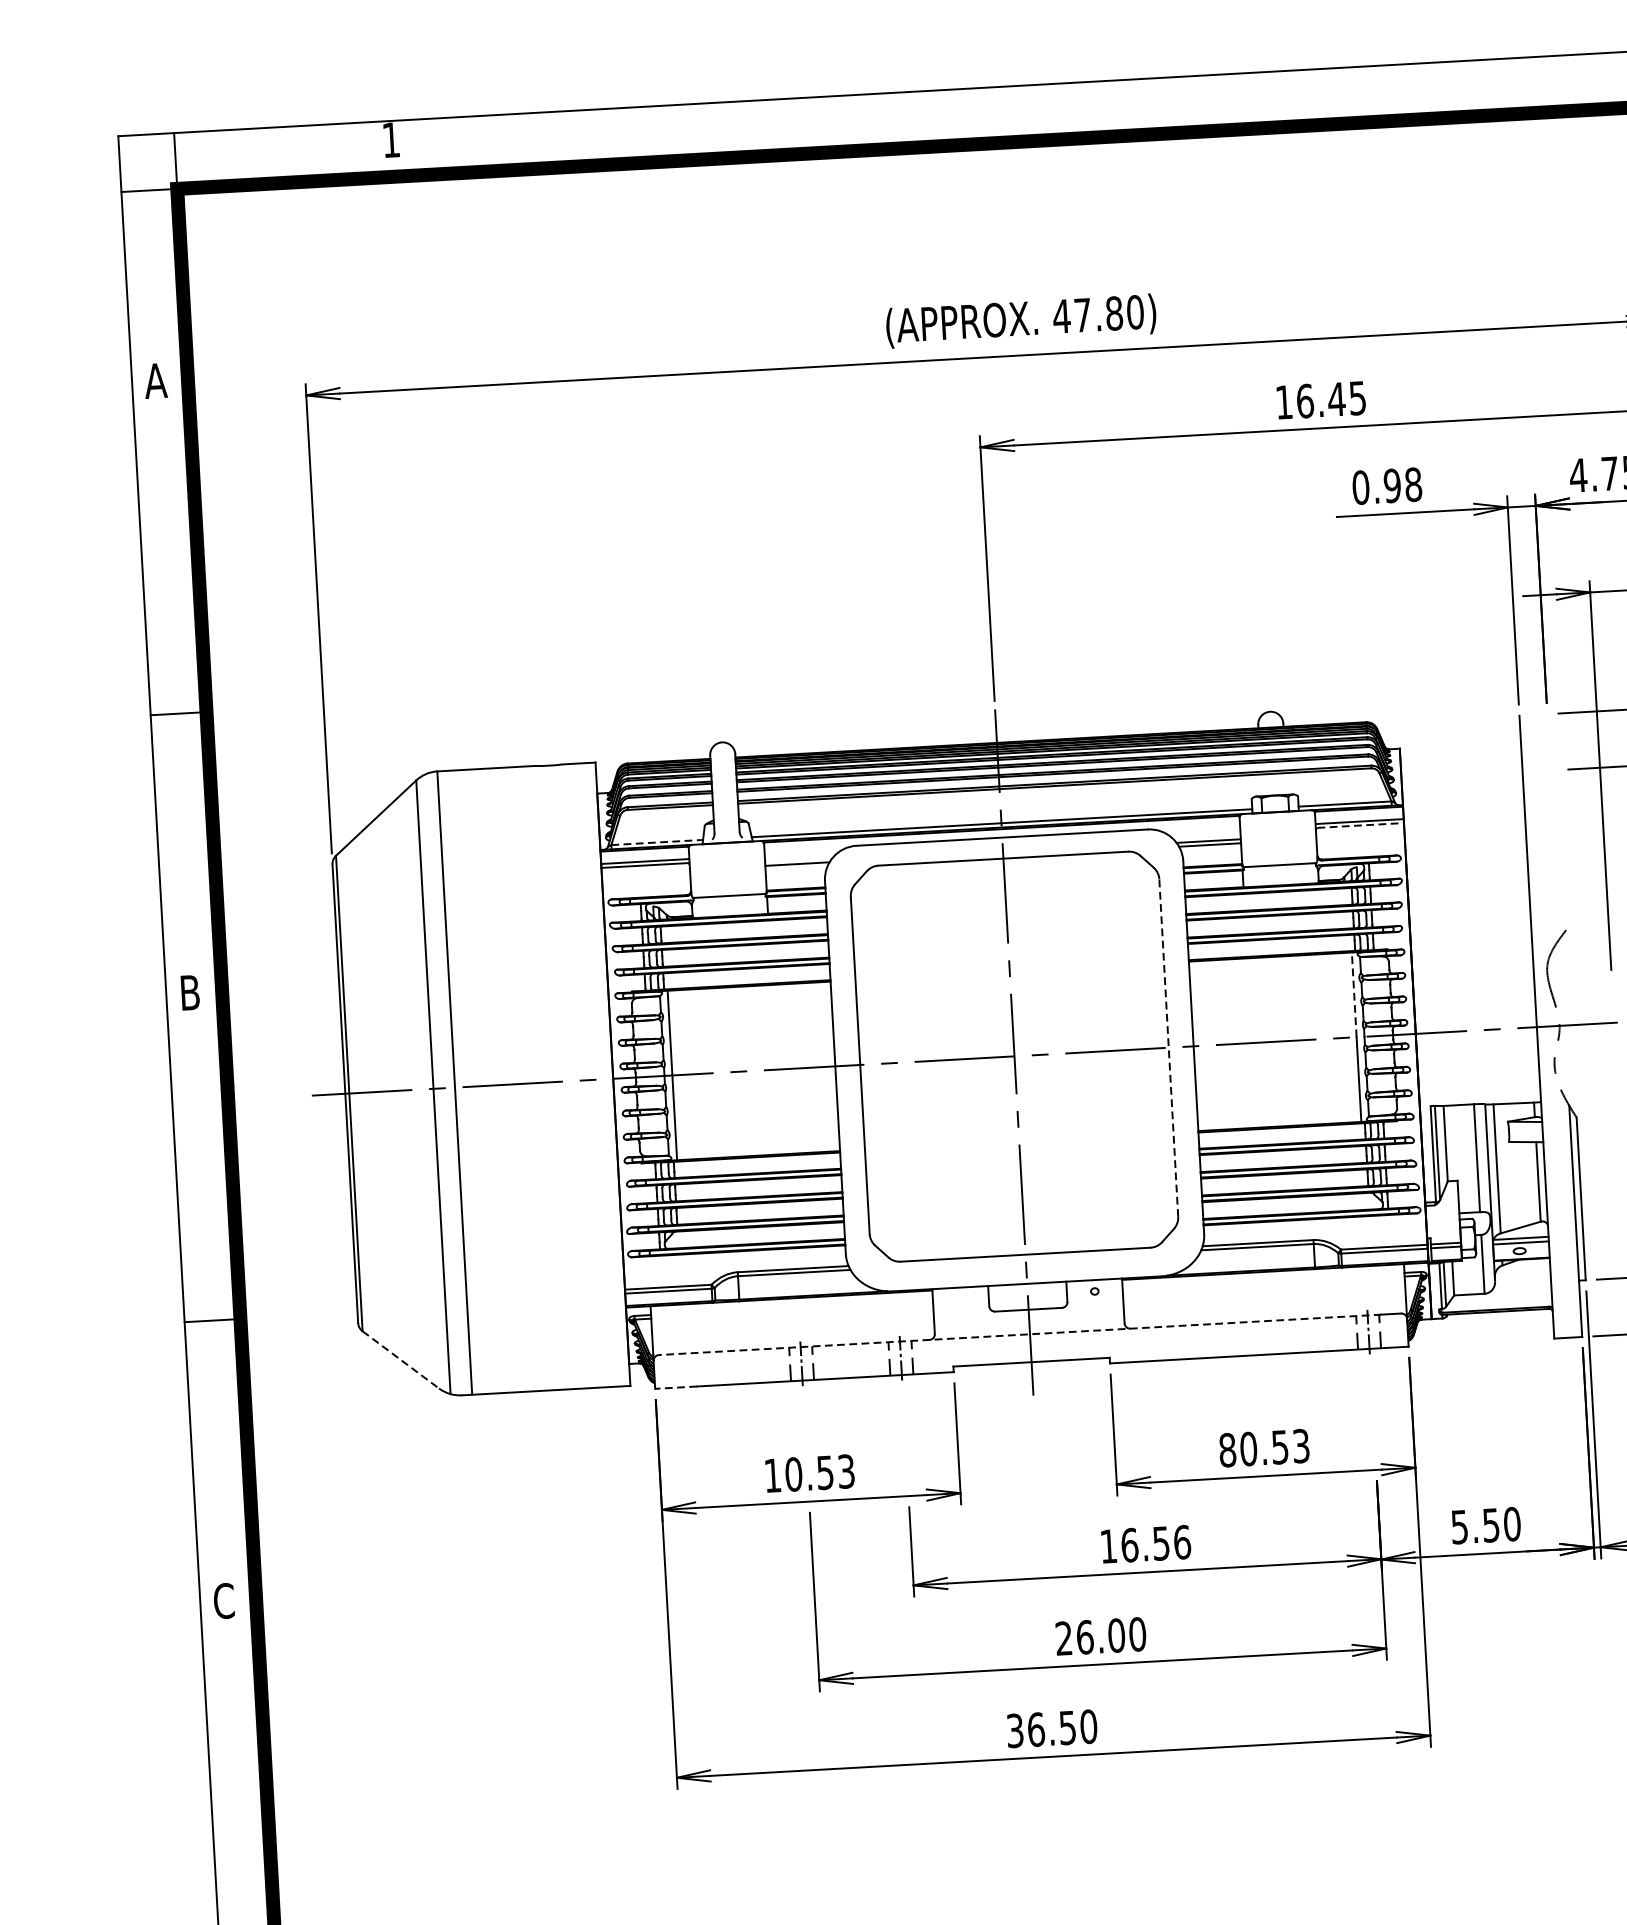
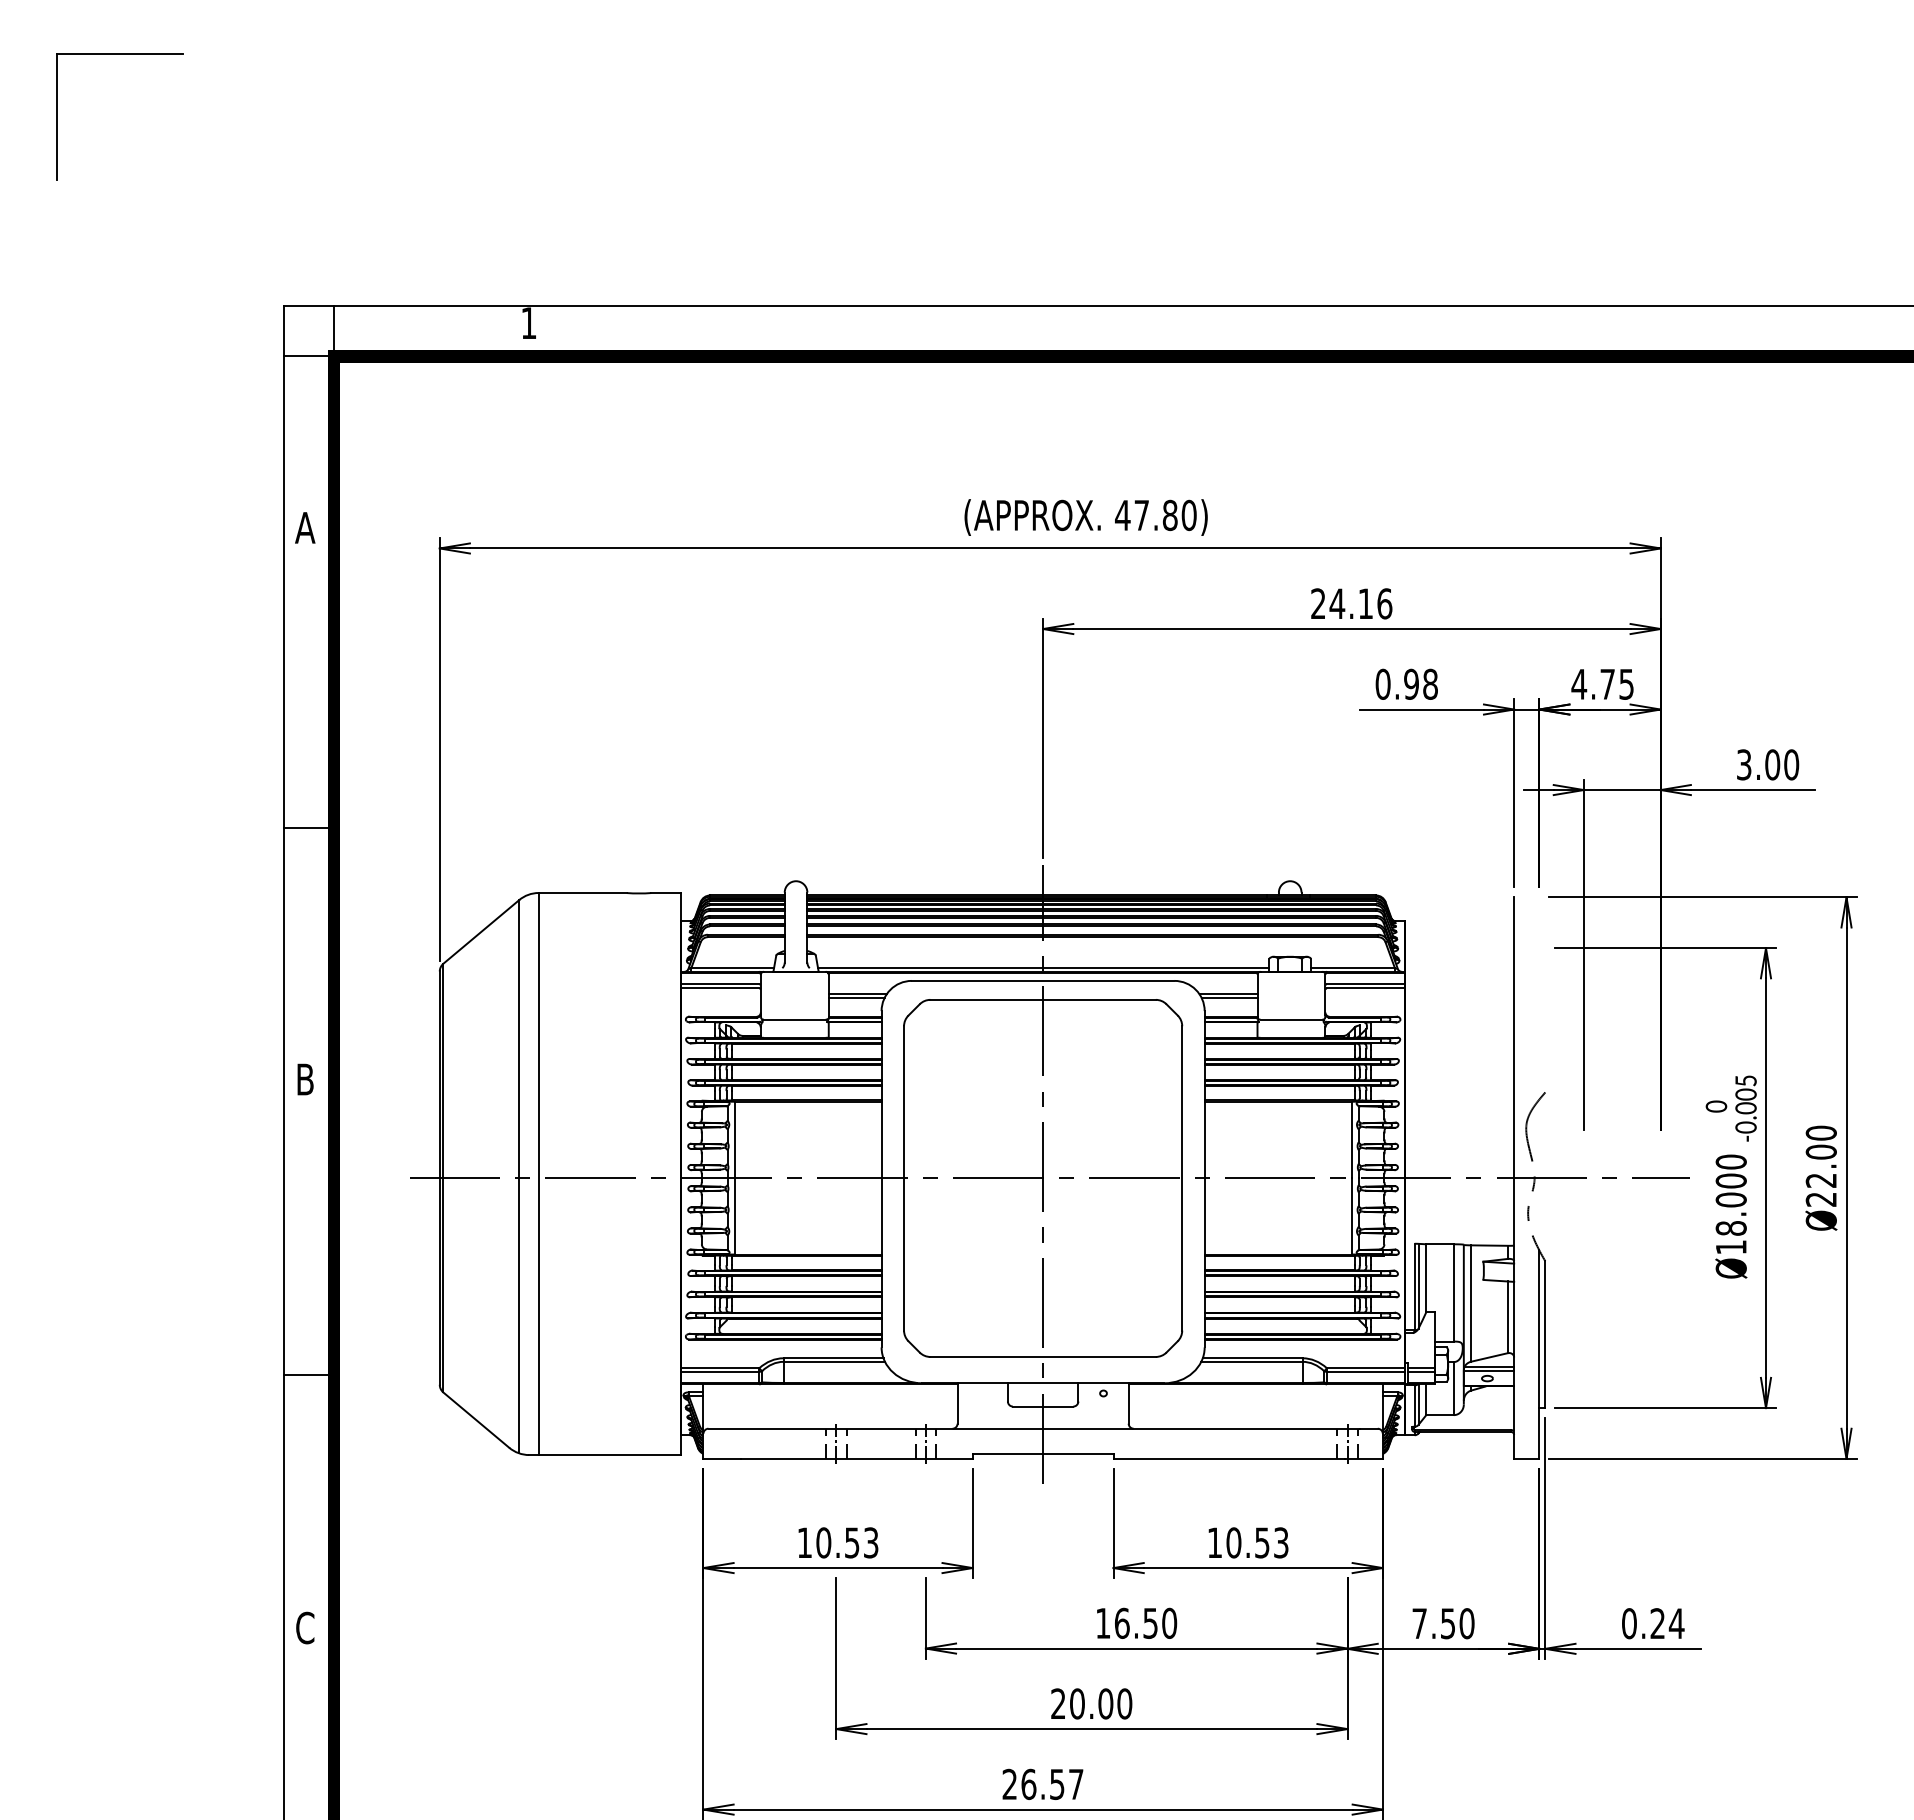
text: (1320, 399) -> (1351, 603), 16.45 -> 24.16
line: (1360, 826) -> (1365, 988), dashed -> solid
line: (658, 841) -> (733, 967), dashed -> solid
line: (796, 867) -> (856, 997), added
line: (1354, 994) -> (1351, 1139), dashed -> solid
line: (1169, 1047) -> (1182, 1177), dashed -> solid
line: (1020, 1334) -> (1034, 1428), dashed -> solid
line: (401, 1360) -> (476, 1420), dashed -> solid
line: (676, 1387) -> (722, 1458), dashed -> solid
text: (1227, 1449) -> (1214, 1542), 80.53 -> 10.53
text: (1459, 1526) -> (1419, 1623), 5.50 -> 7.50
text: (1182, 1541) -> (1169, 1622), 16.56 -> 16.50
text: (1085, 1636) -> (1077, 1703), 26.00 -> 20.00
text: (1051, 1728) -> (1042, 1784), 36.50 -> 26.57

